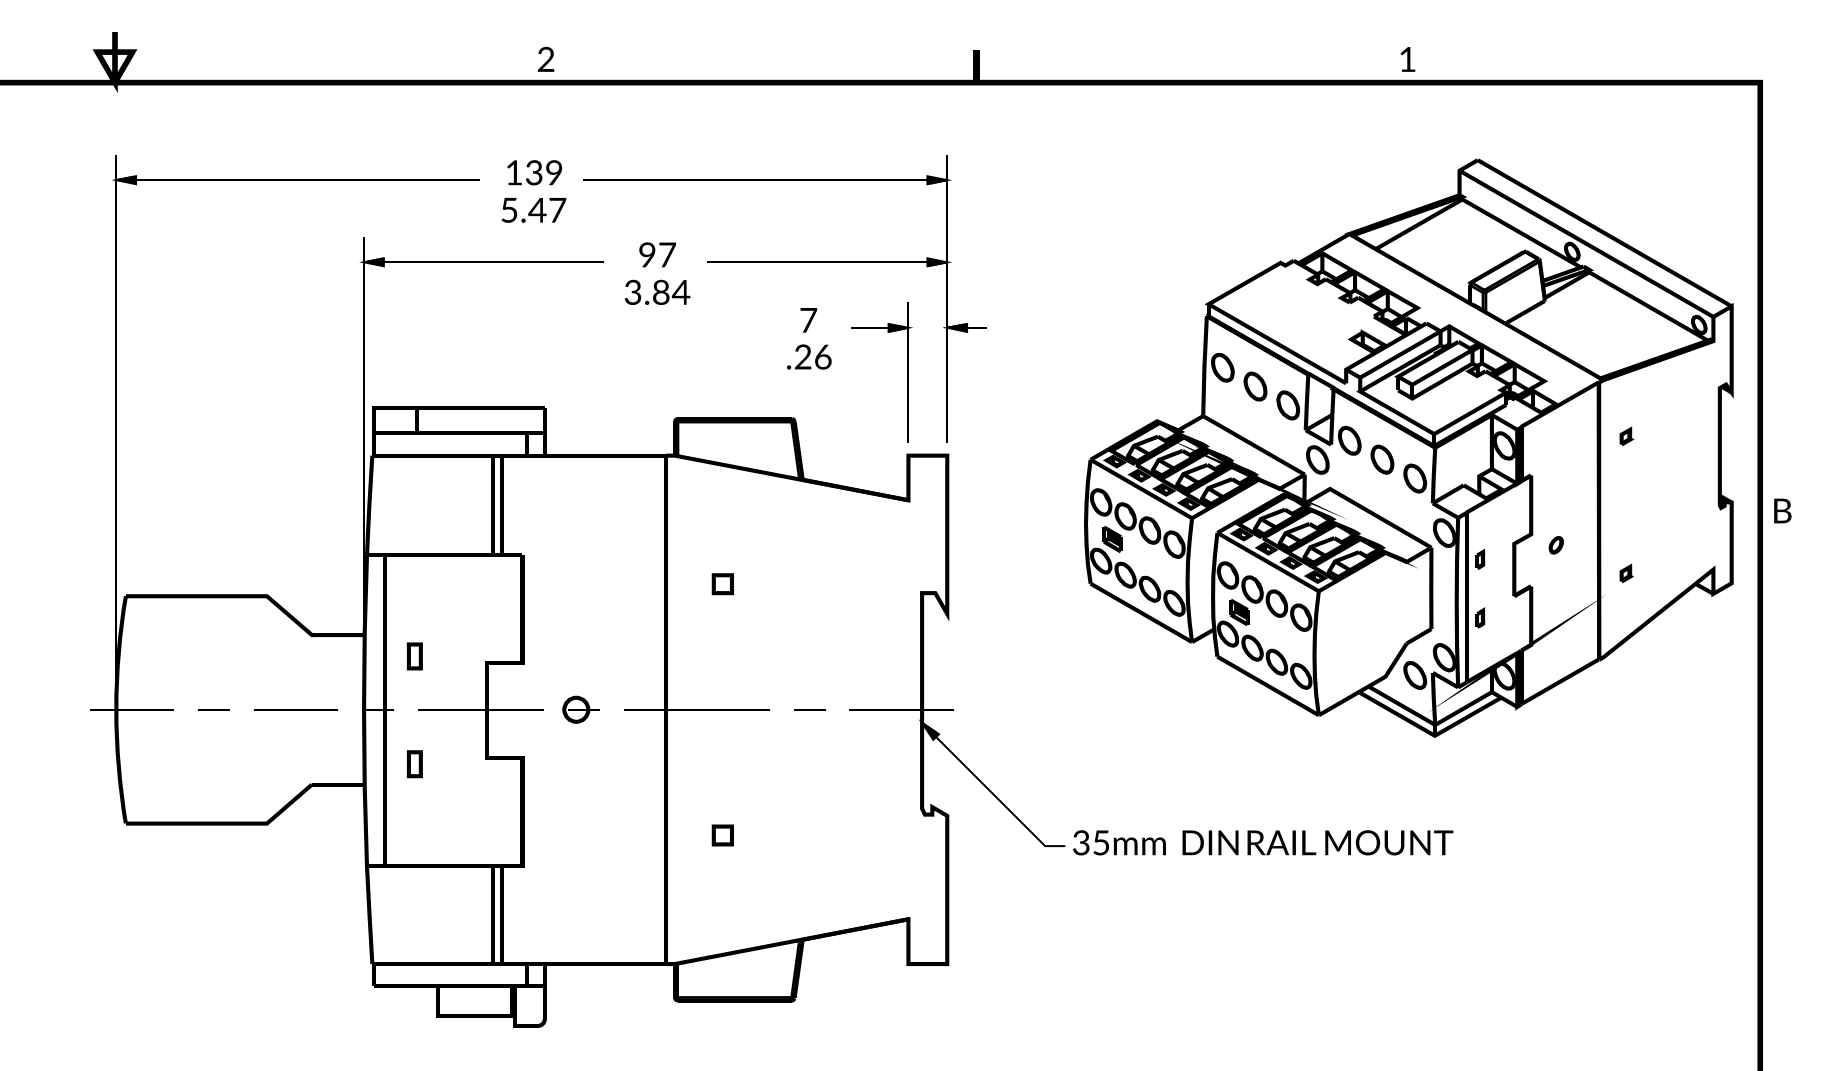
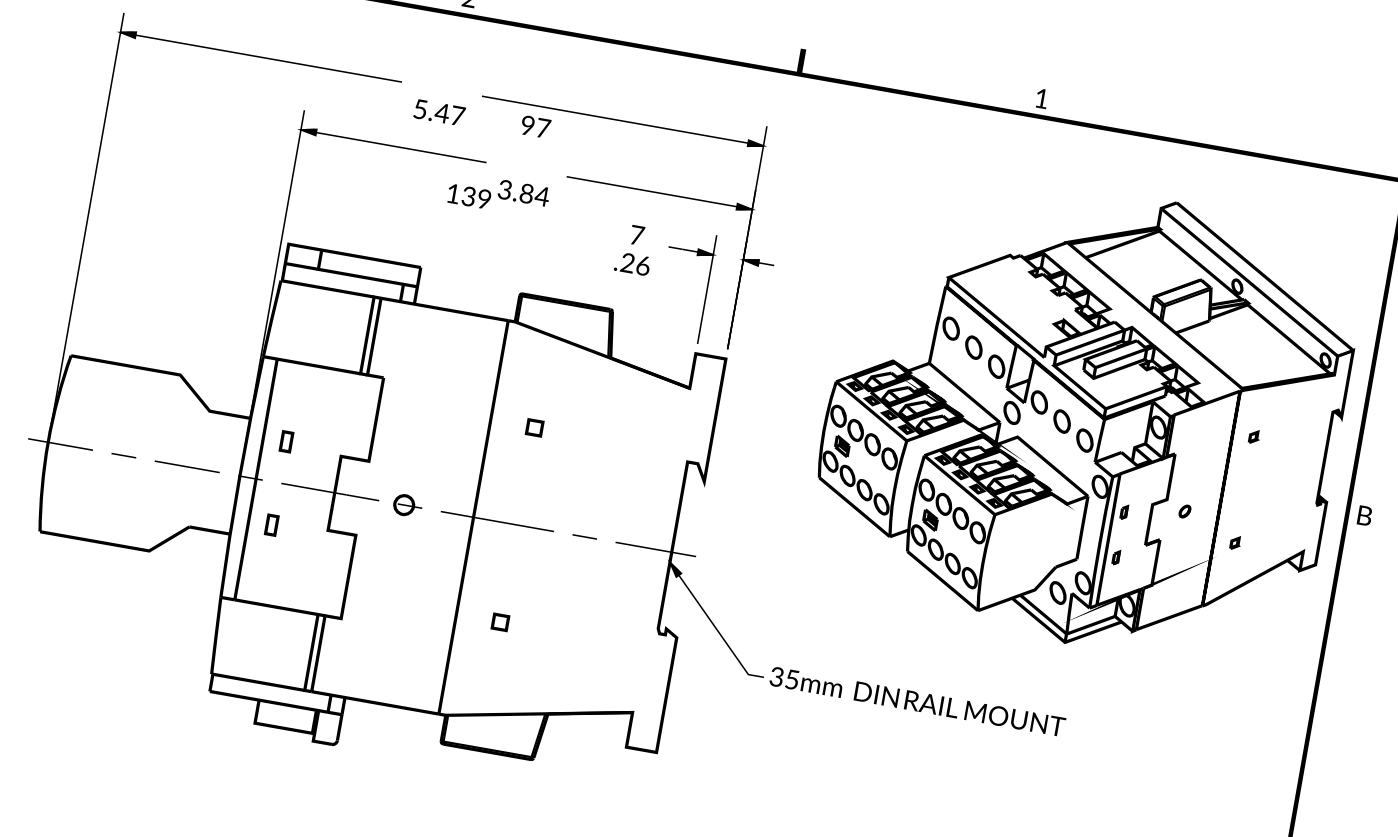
text: (1407, 59) -> (1041, 98), moved
text: (534, 172) -> (469, 196), moved
text: (657, 254) -> (535, 126), moved

